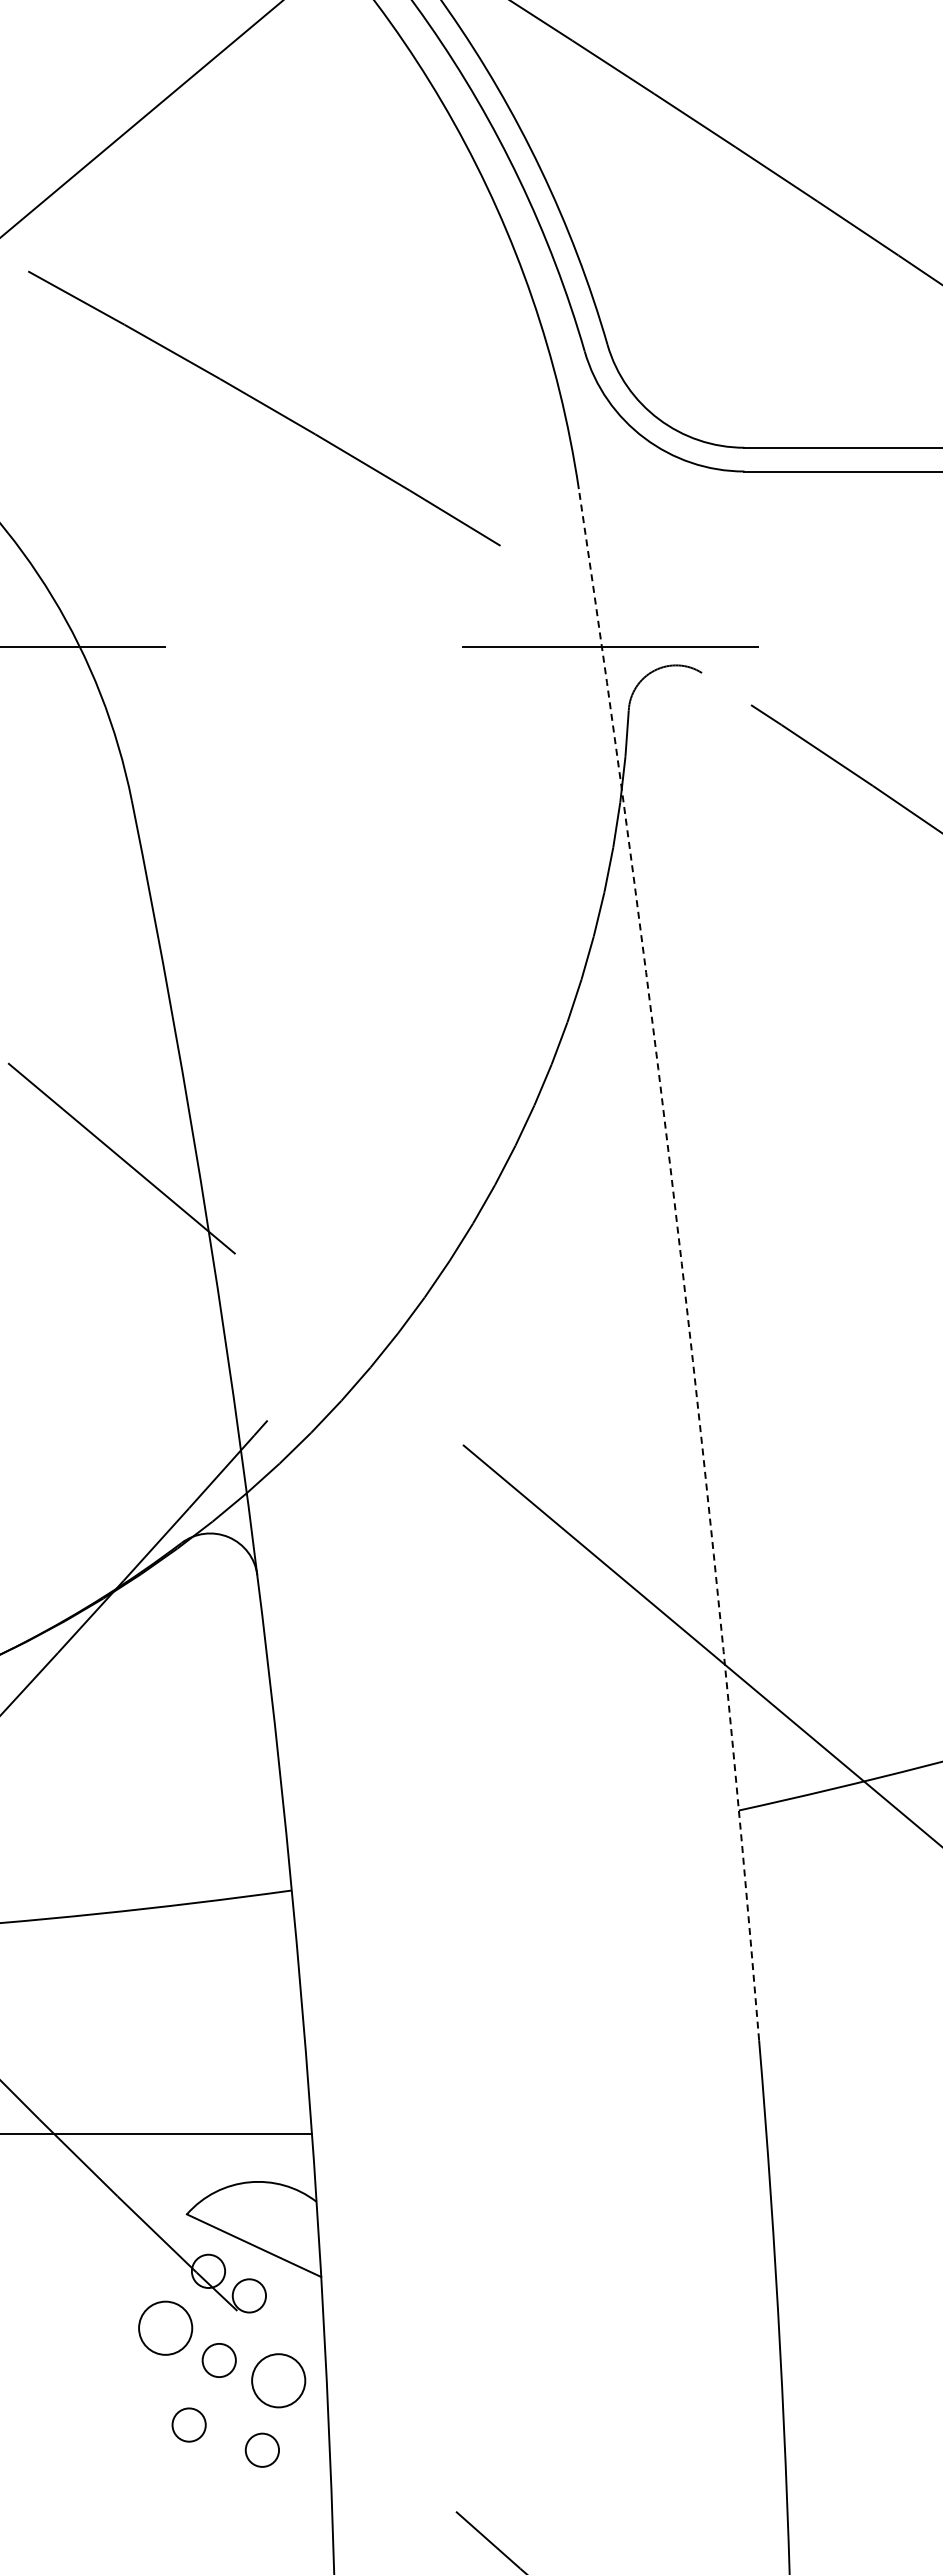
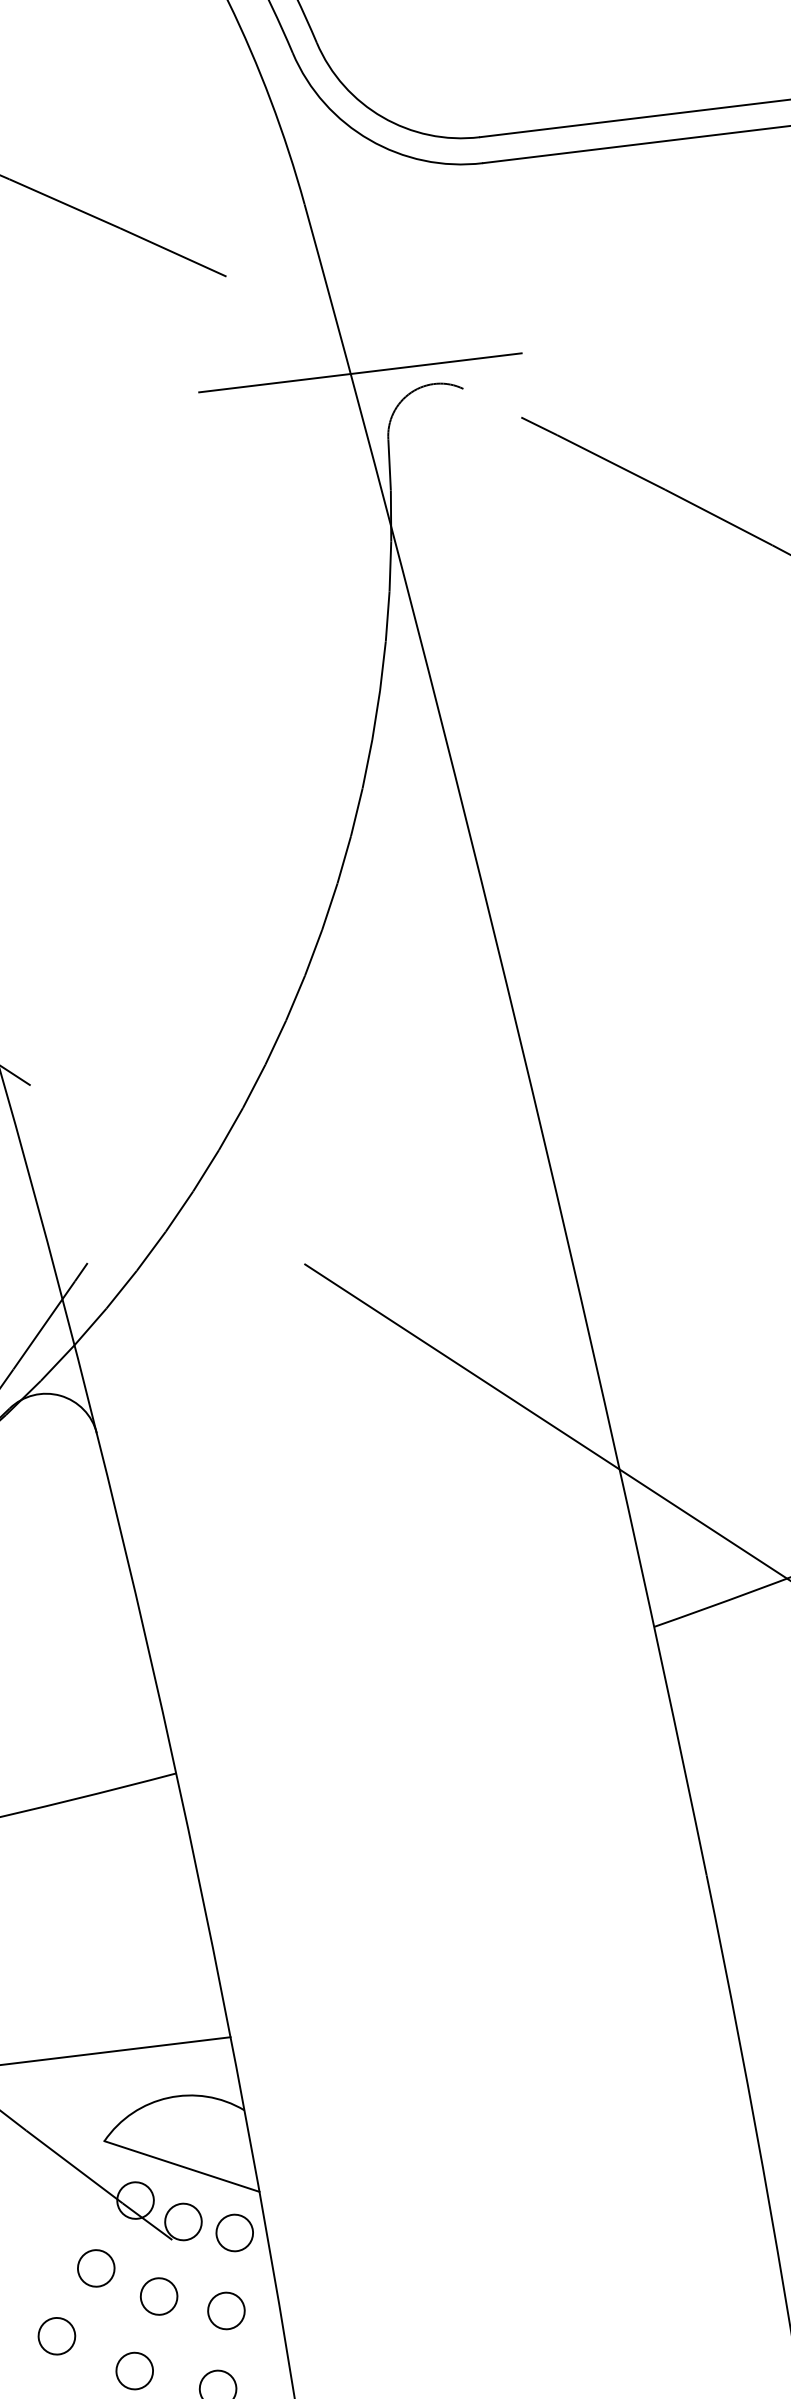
arc: (681, 1263) -> (519, 1036), dashed -> solid
circle: (294, 2310) -> (234, 2231), added
circle: (165, 2327) -> (95, 2267), size x0.62
circle: (277, 2380) -> (225, 2310), size x0.62
circle: (122, 2384) -> (56, 2335), added

